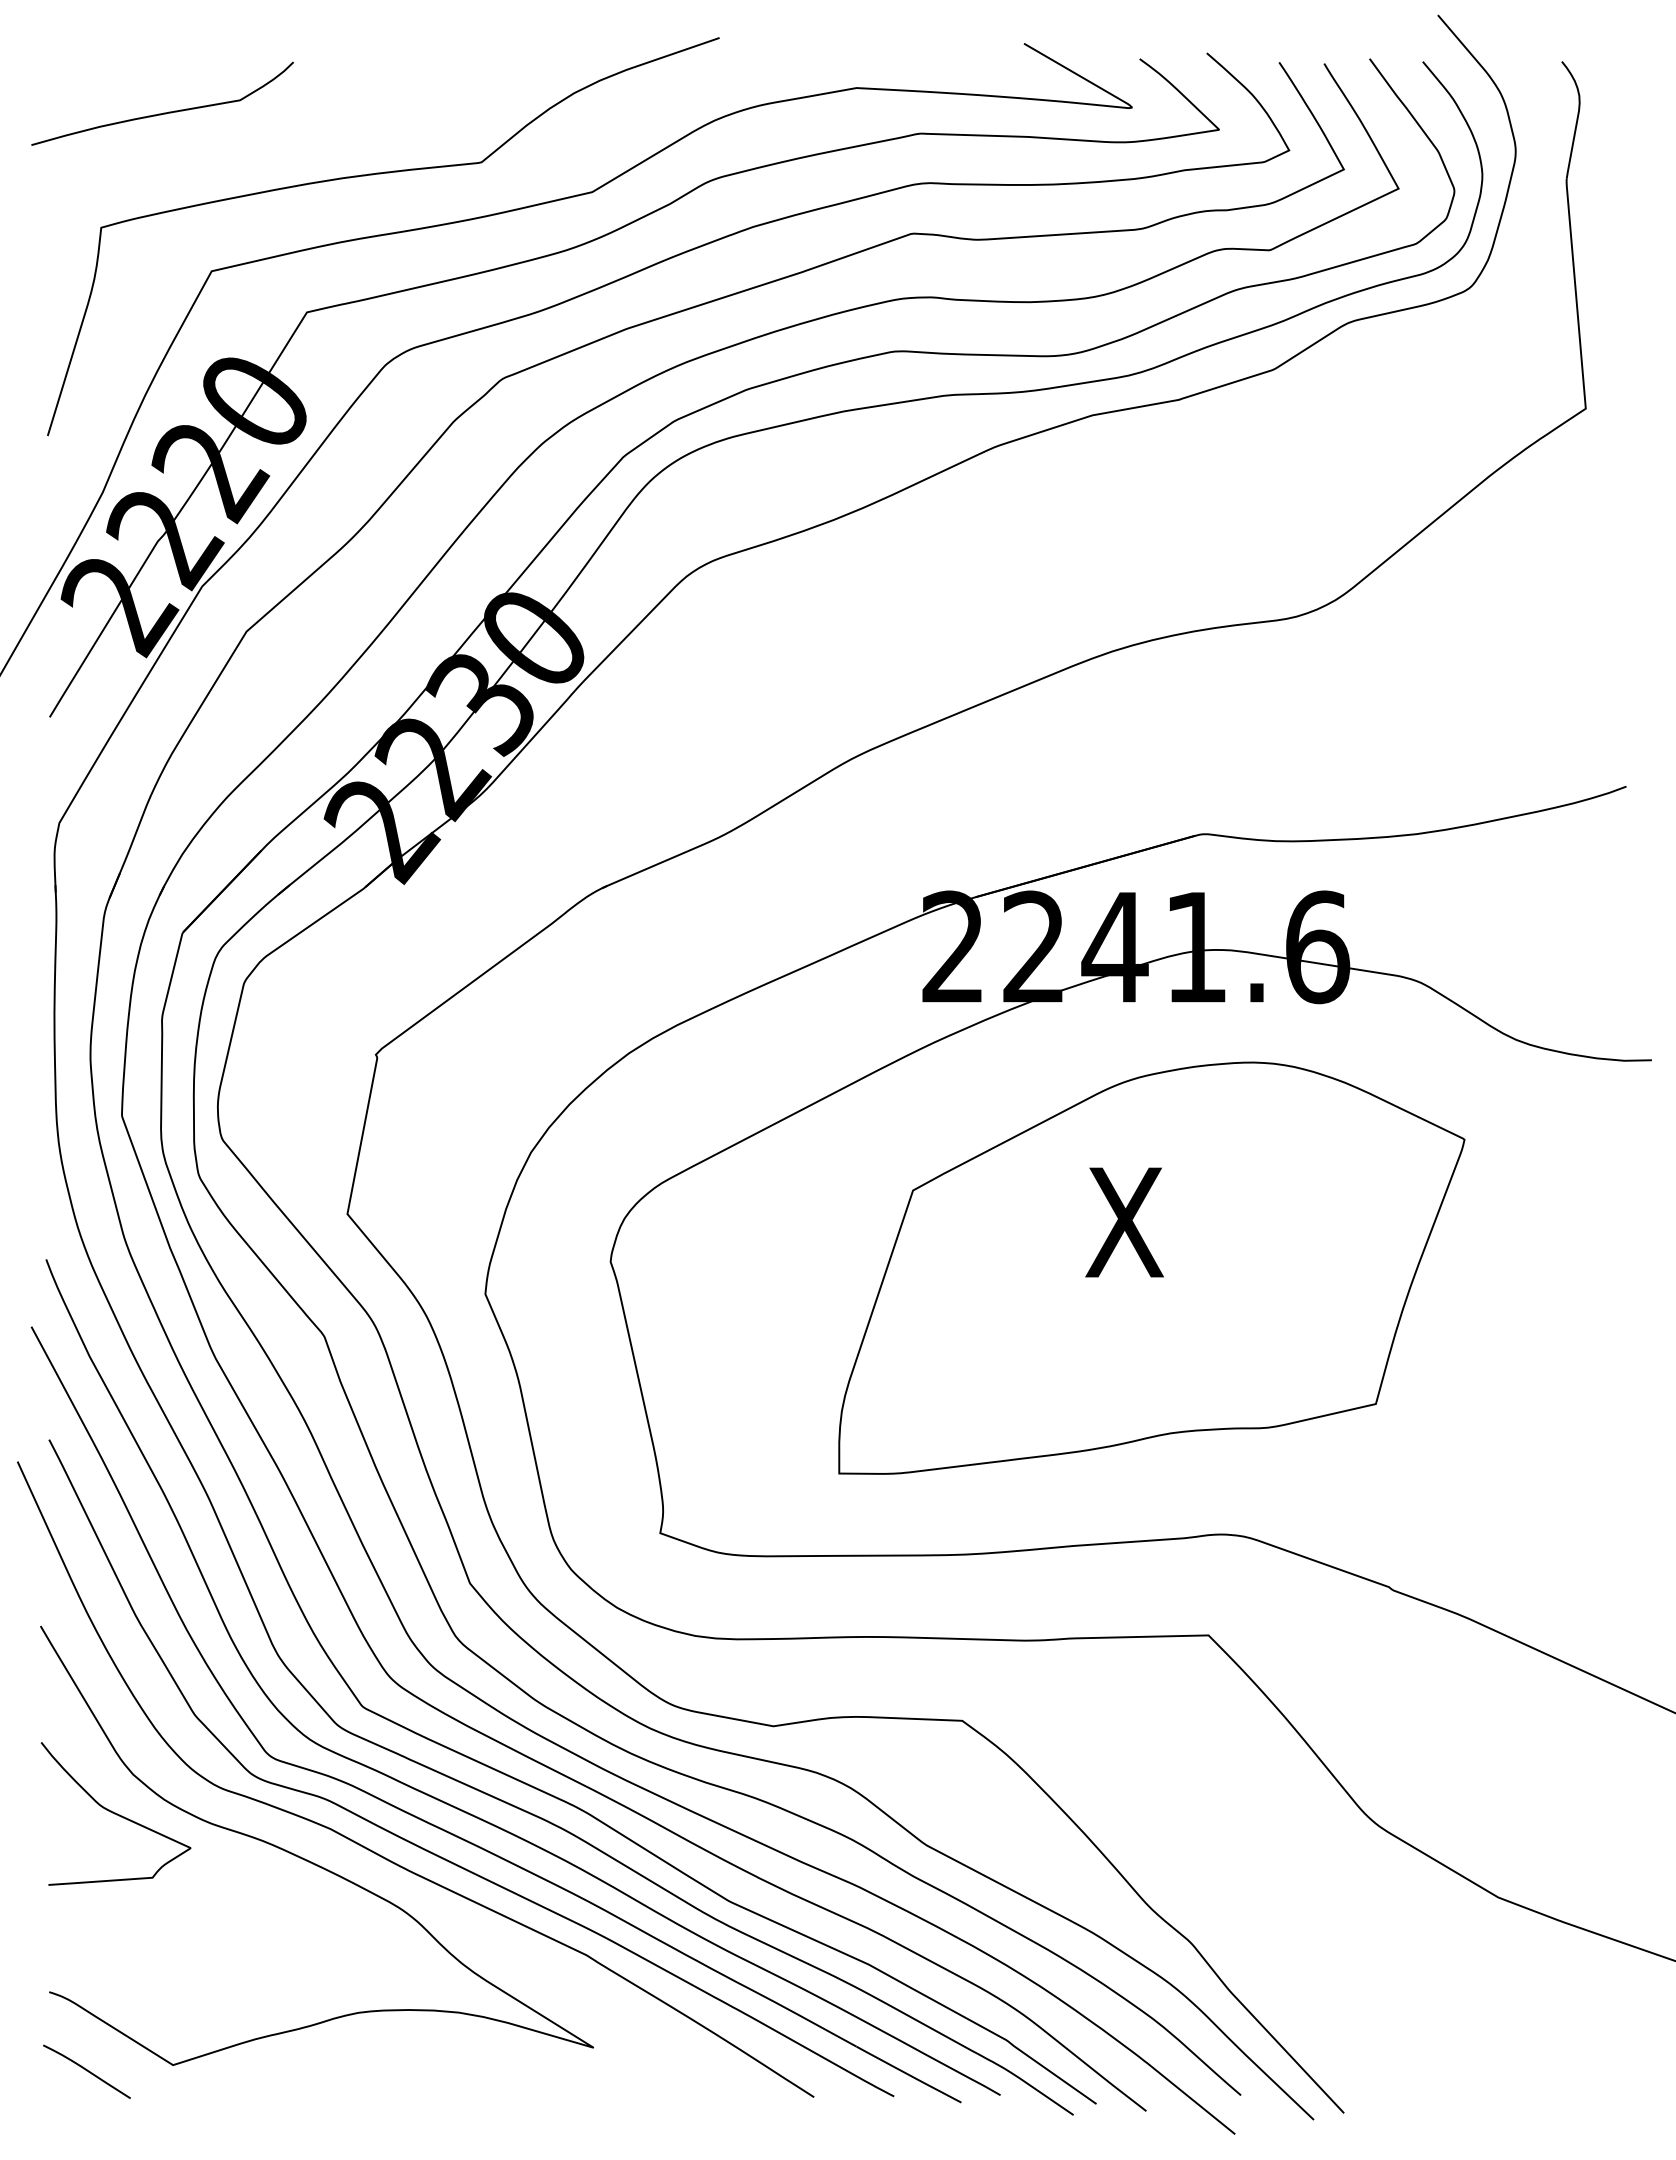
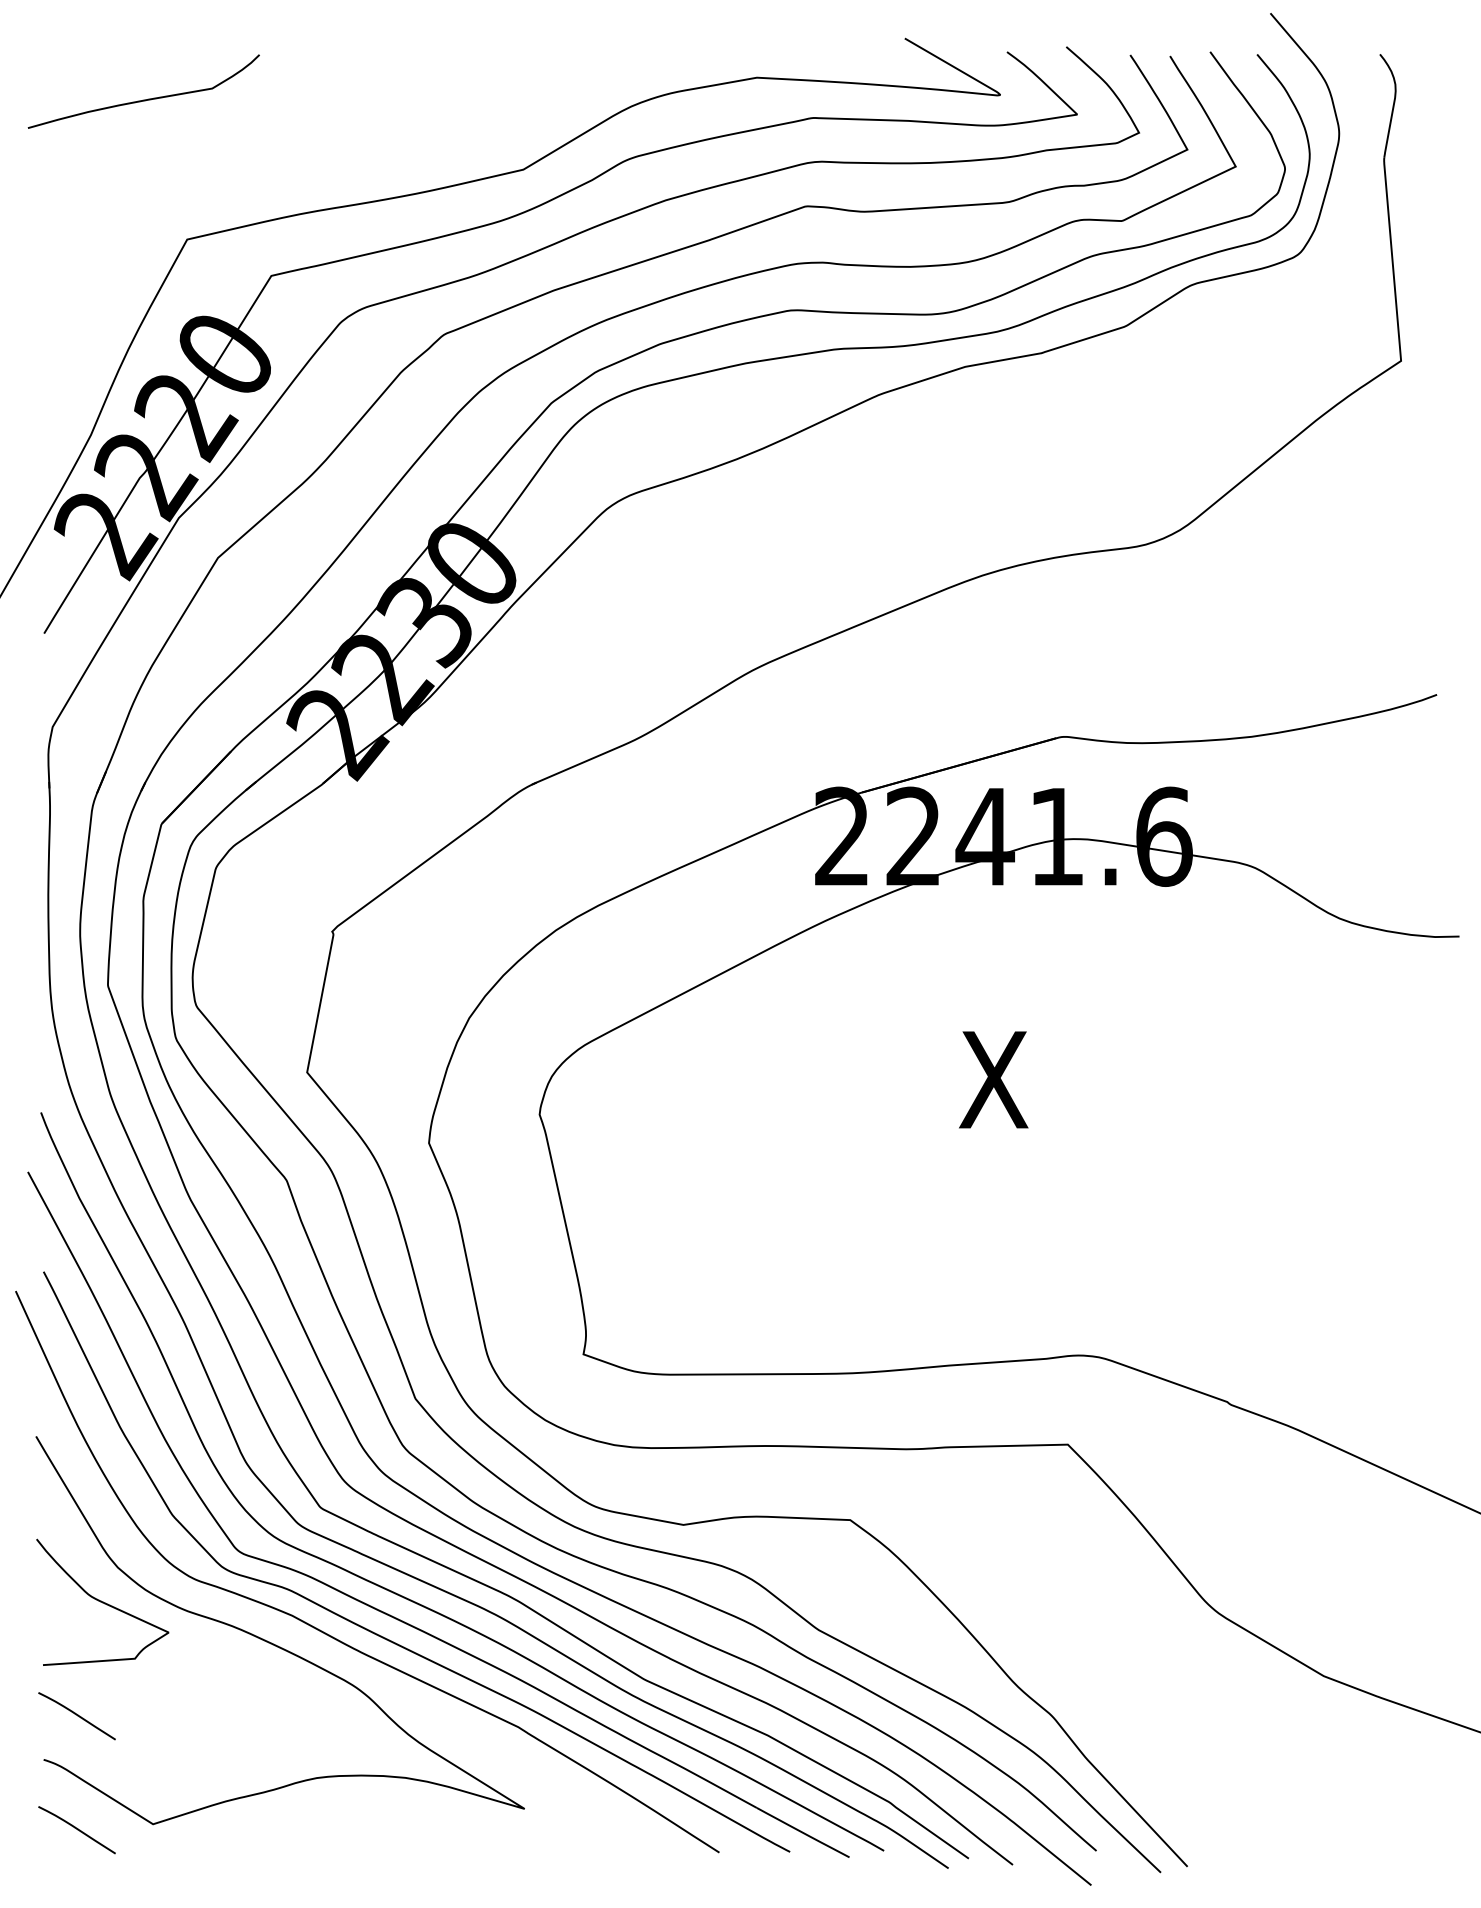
curve: (373, 175) -> (330, 154), removed
part: (1151, 1267) -> (1017, 1119), removed
curve: (86, 1942) -> (76, 1715), added

